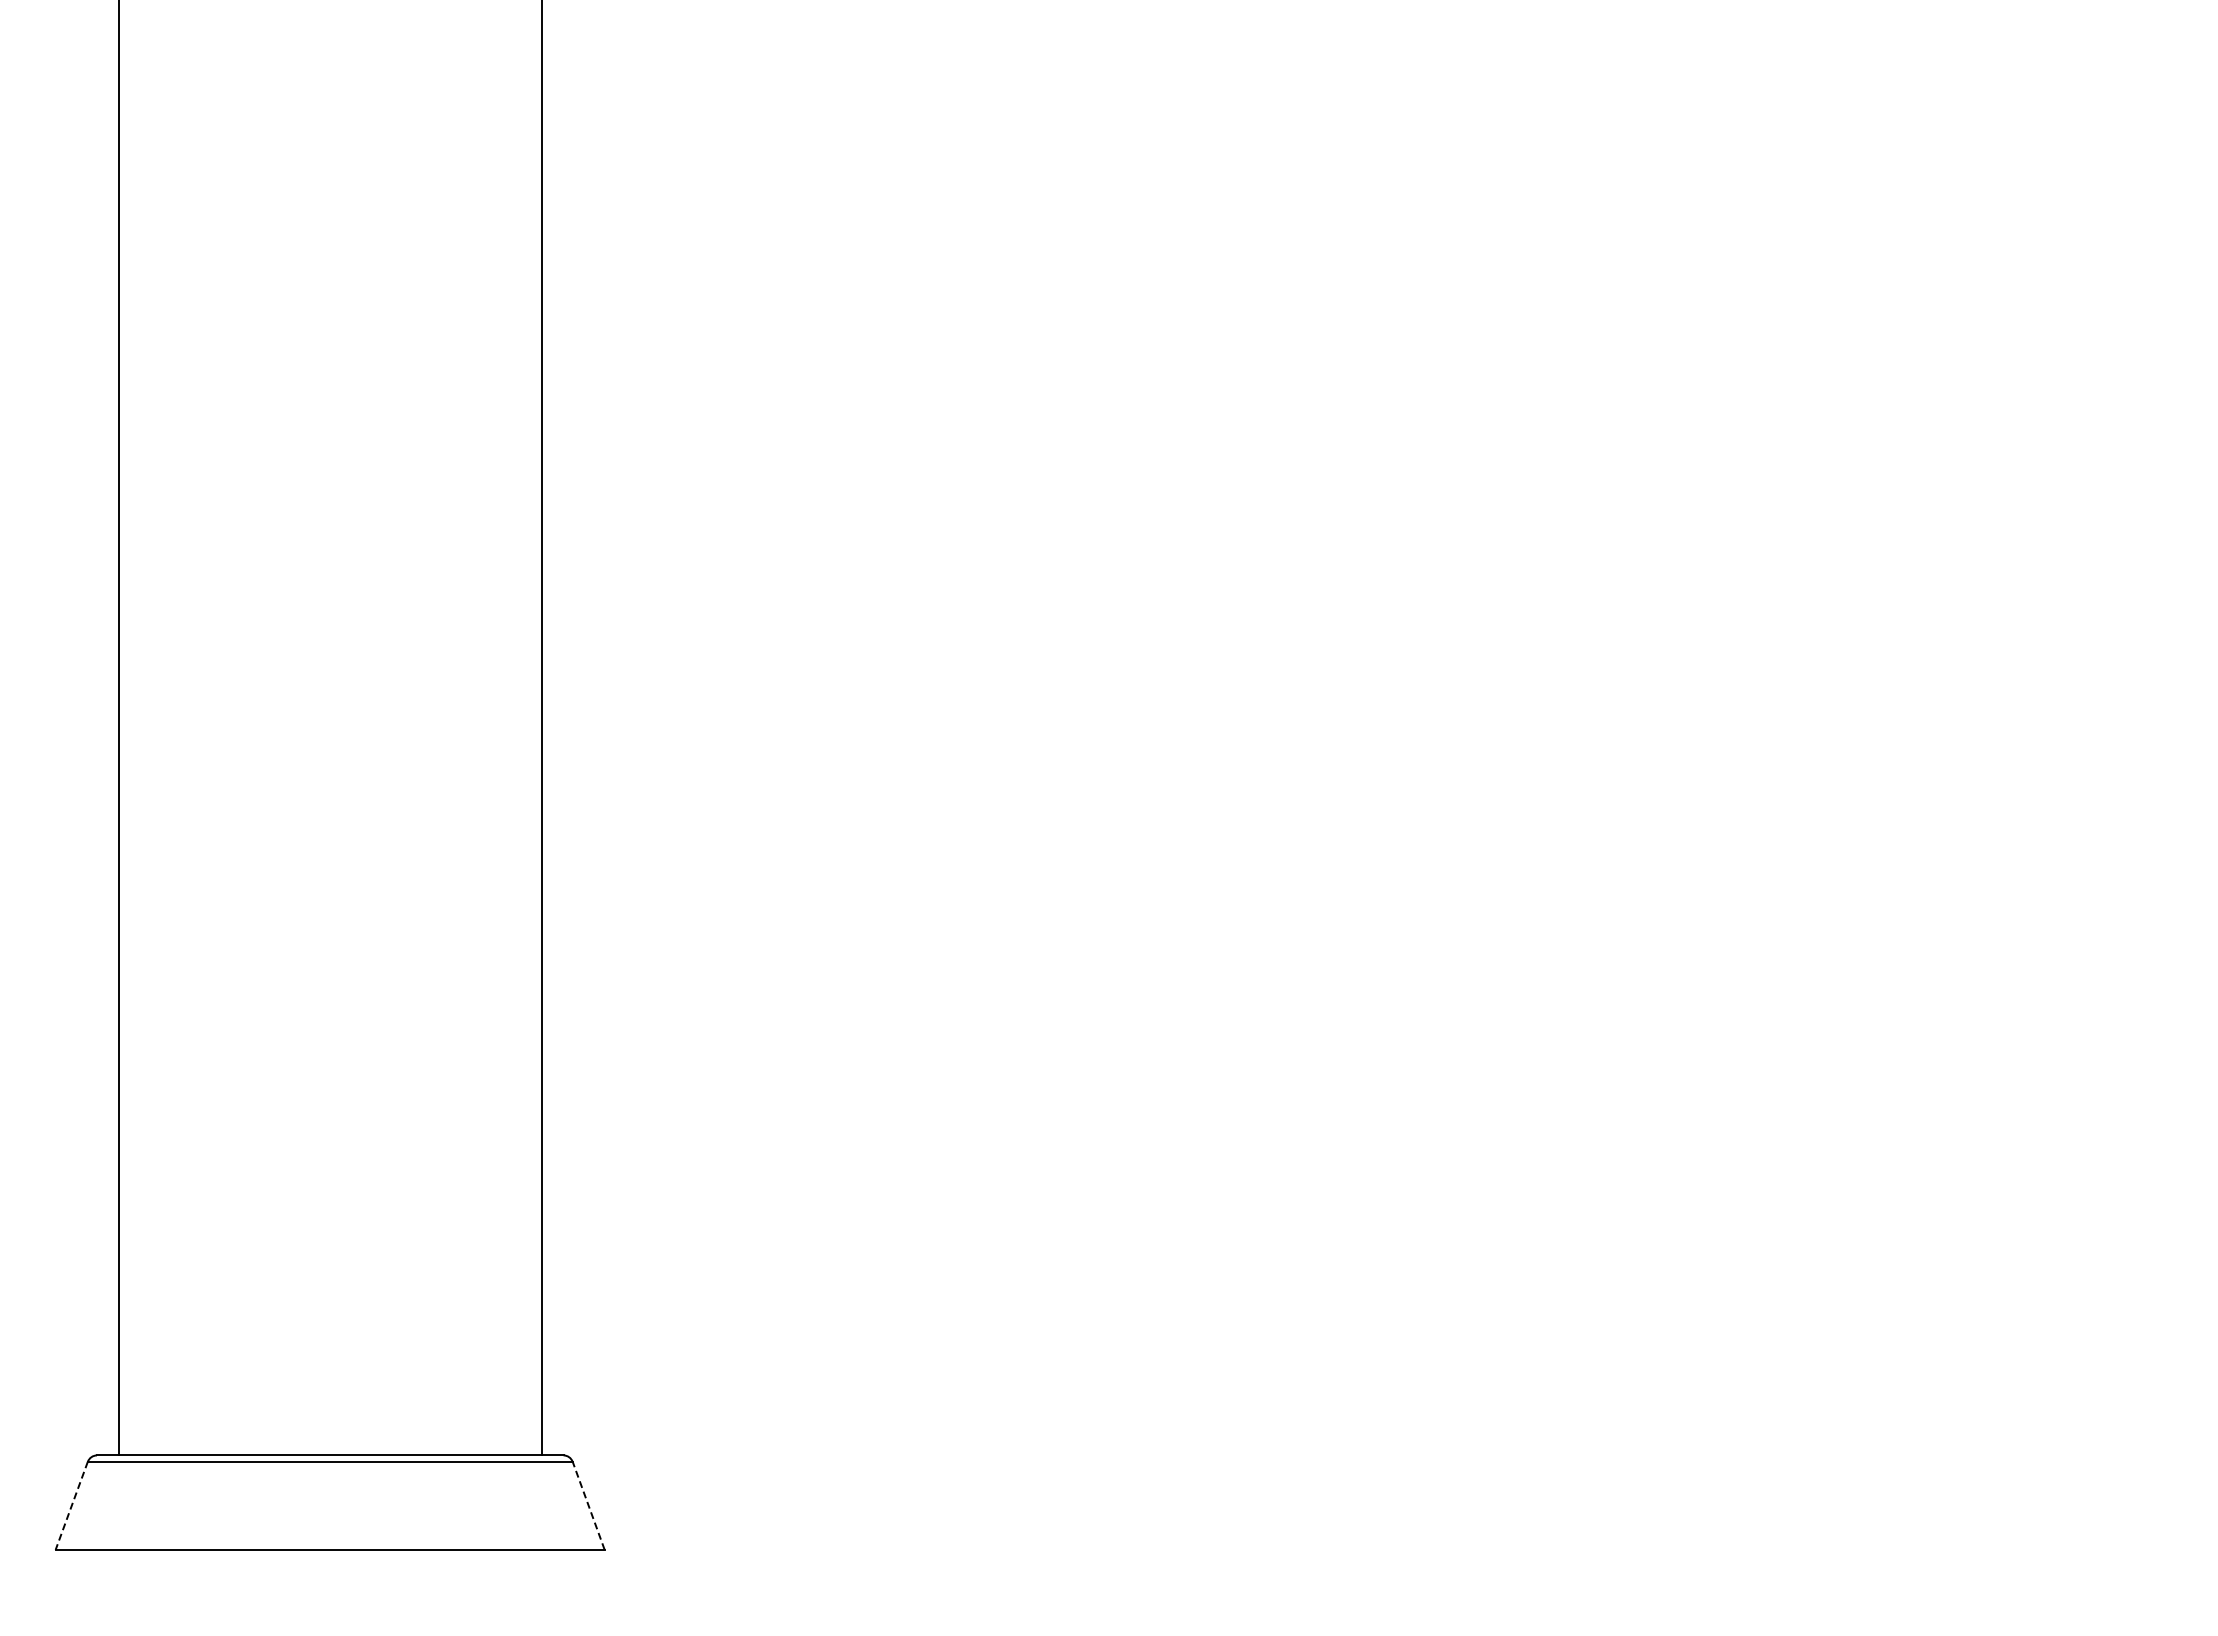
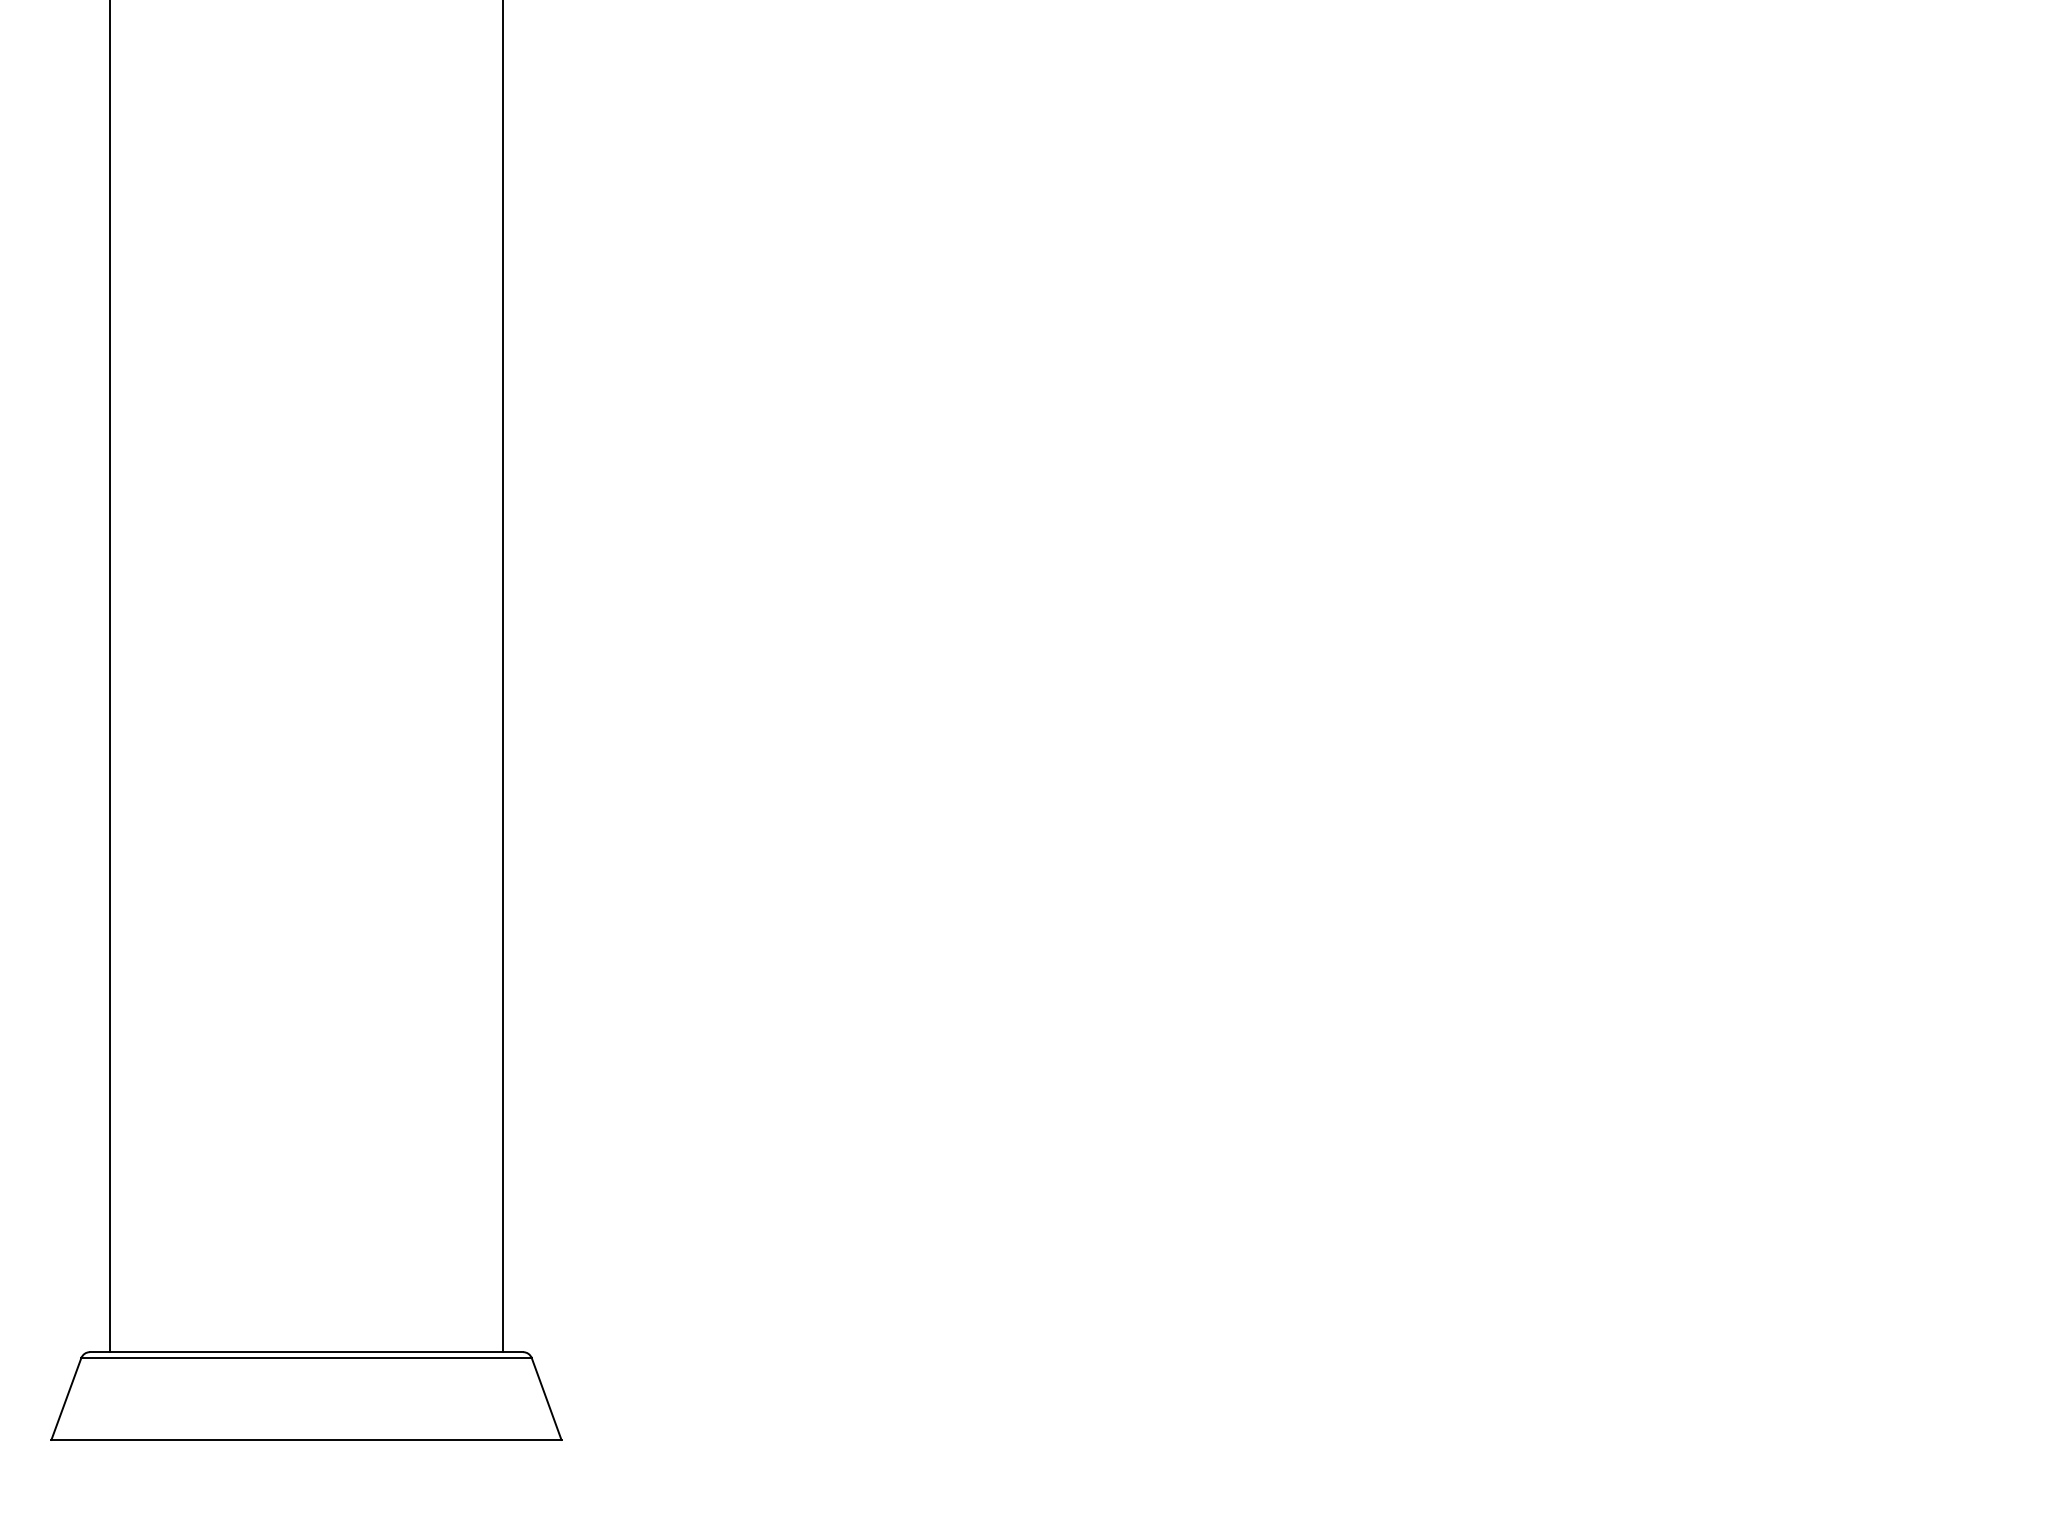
line: (588, 1505) -> (546, 1398), dashed -> solid
line: (71, 1506) -> (66, 1399), dashed -> solid

